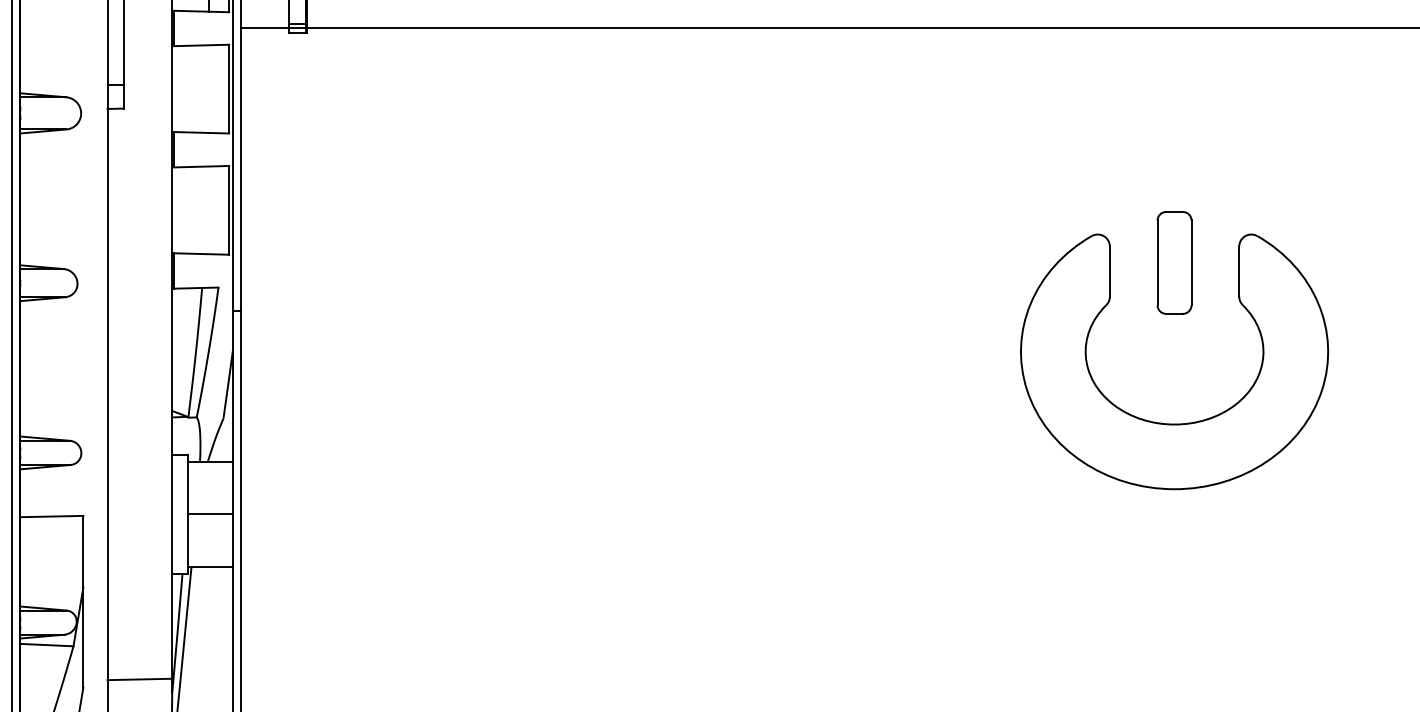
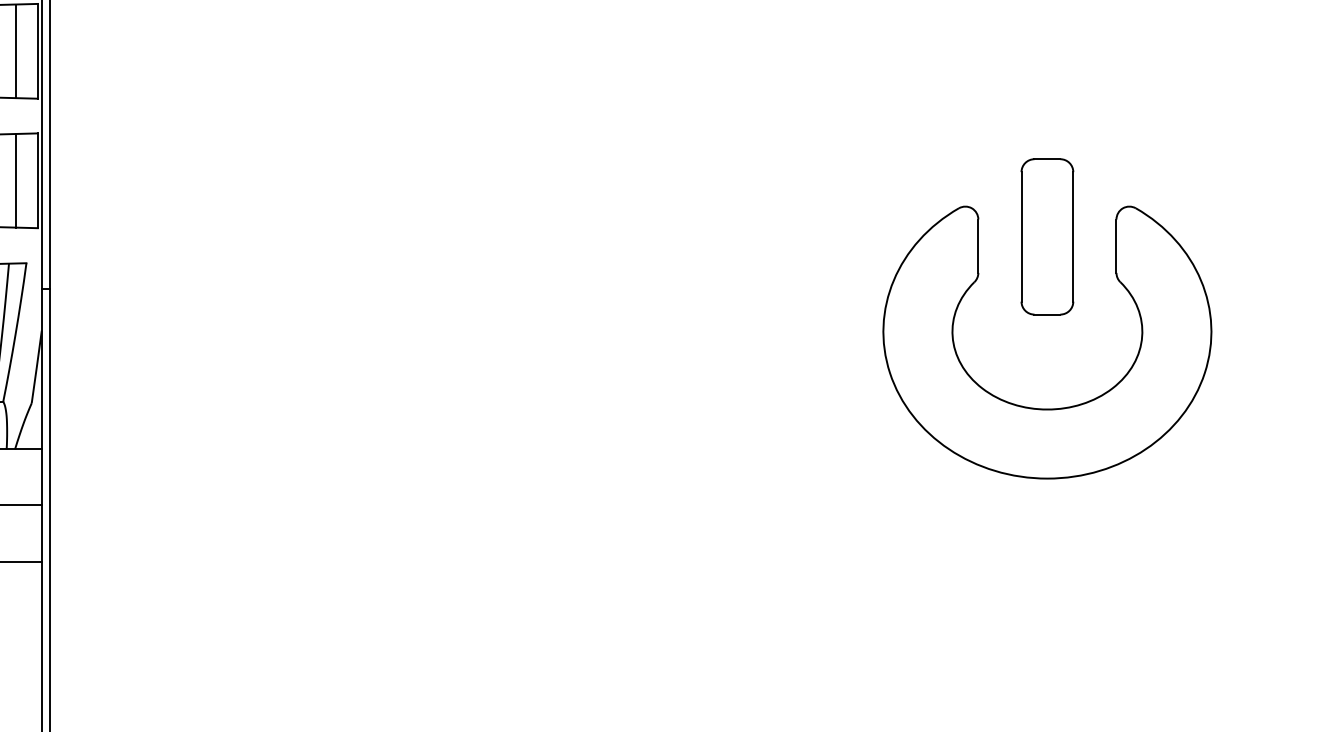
line: (208, 88) -> (15, 50), added
line: (208, 210) -> (15, 180), added
part: (1174, 262) -> (1047, 236), size x1.43

